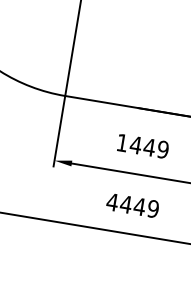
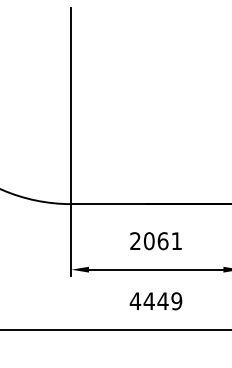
text: (143, 146) -> (156, 241), 1449 -> 2061

